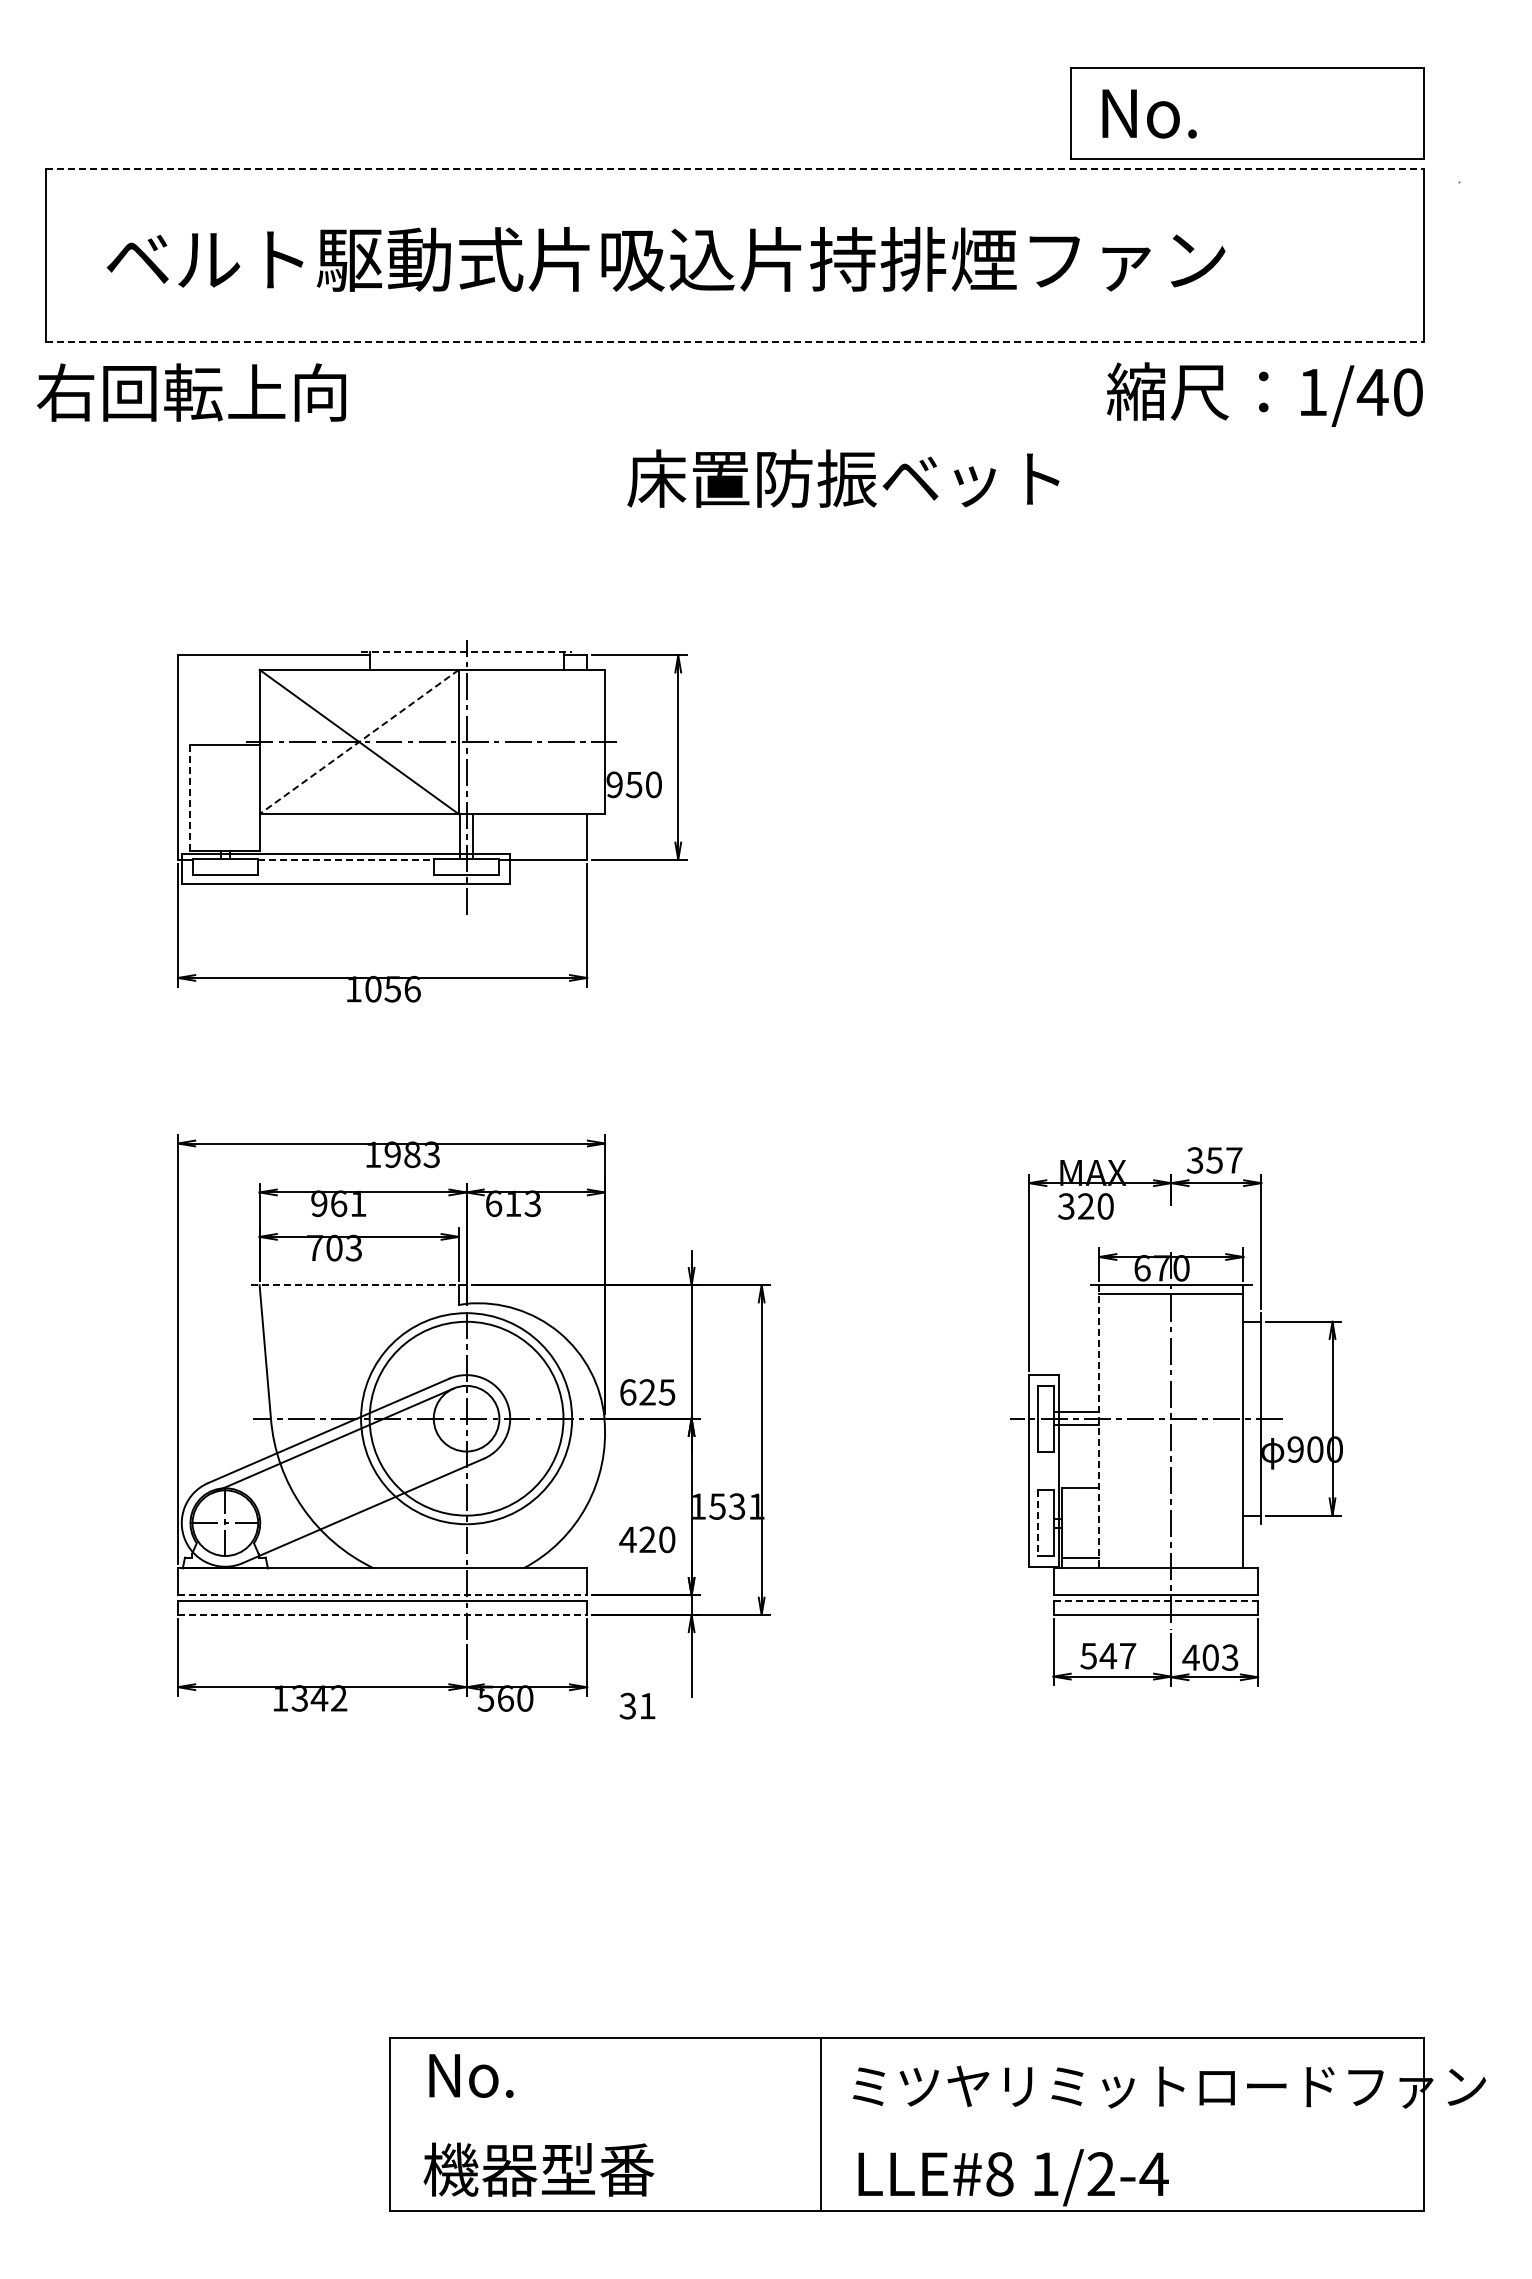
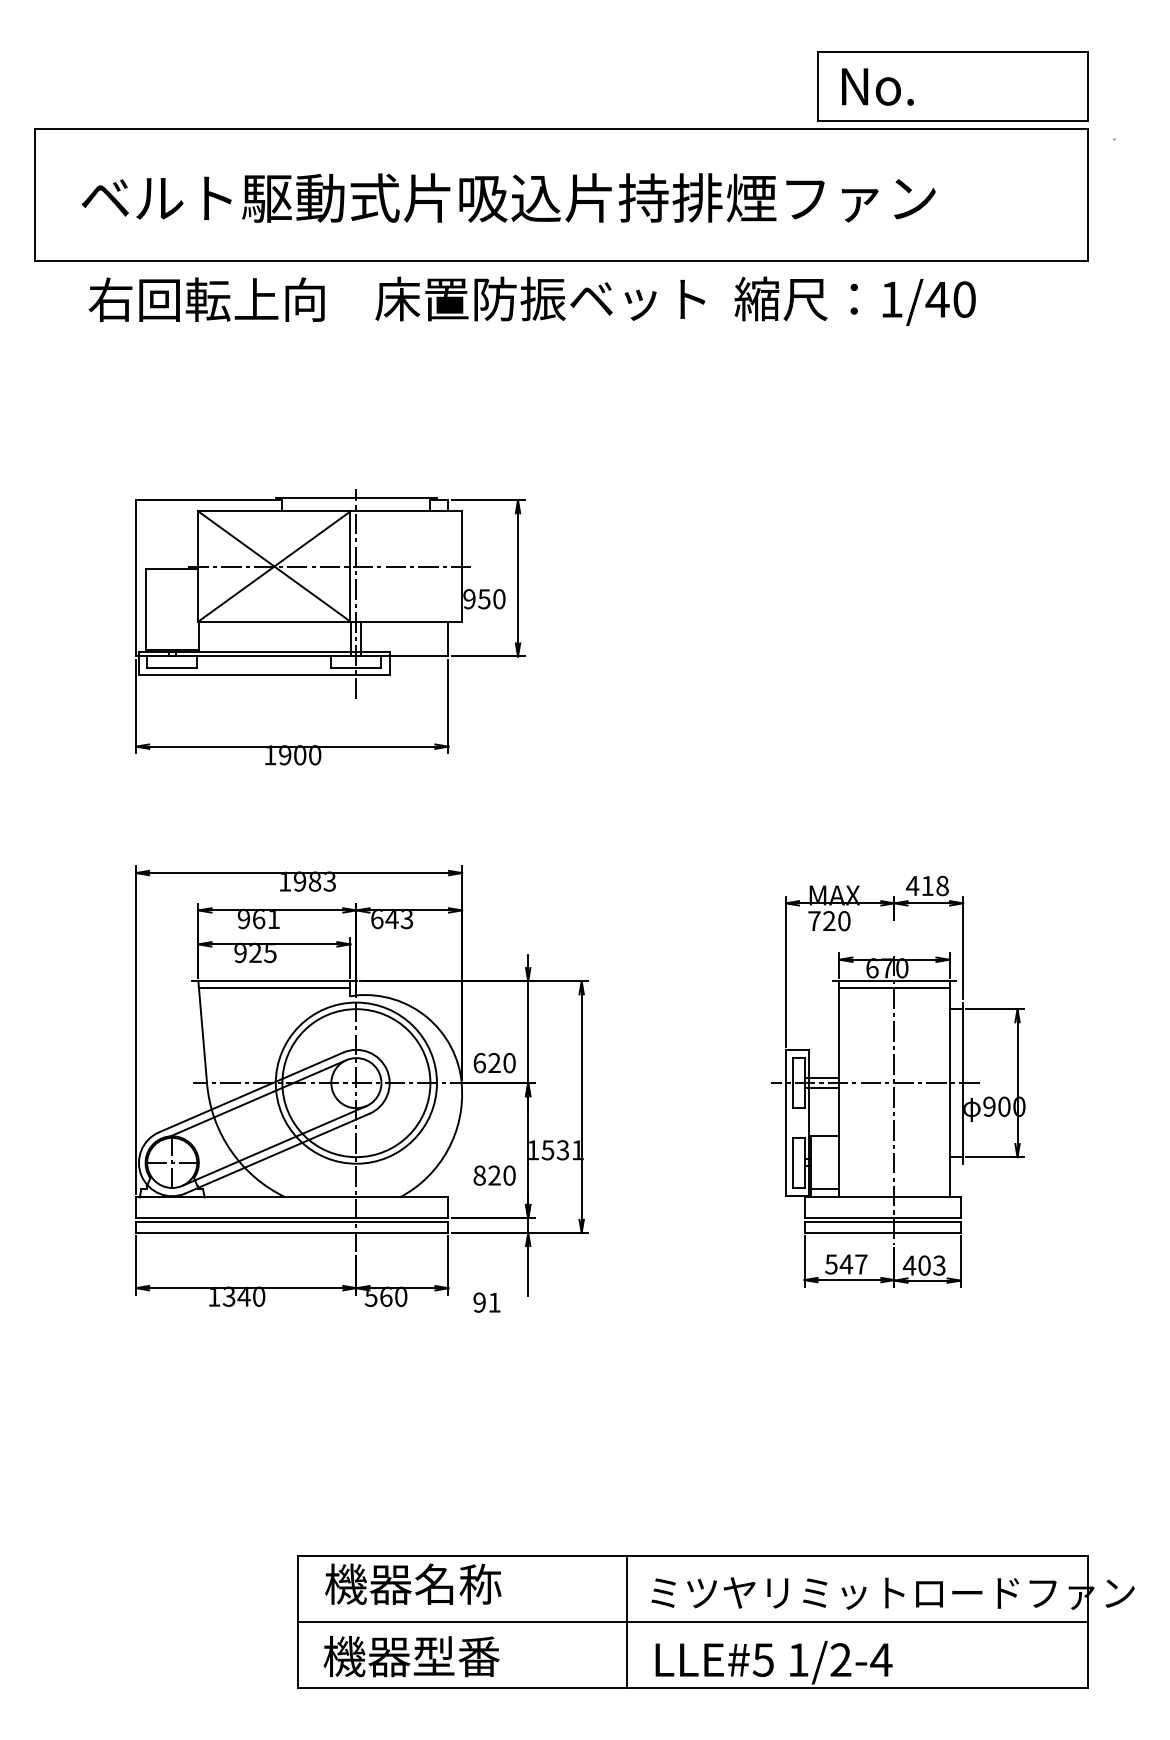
line: (735, 169) -> (561, 129), dashed -> solid
line: (735, 341) -> (561, 260), dashed -> solid
text: (191, 392) -> (206, 299), moved
text: (1264, 394) -> (854, 301), moved
text: (843, 478) -> (540, 298), moved
line: (466, 652) -> (356, 498), dashed -> solid
line: (359, 742) -> (274, 566), dashed -> solid
line: (190, 797) -> (145, 608), dashed -> solid
line: (345, 859) -> (263, 656), dashed -> solid
text: (392, 988) -> (299, 754), 1056 -> 1900
text: (1214, 1160) -> (927, 886), 357 -> 418
text: (513, 1203) -> (392, 918), 613 -> 643
text: (1066, 1206) -> (814, 921), 320 -> 720
text: (333, 1247) -> (254, 952), 703 -> 925
line: (359, 1285) -> (274, 981), dashed -> solid
line: (359, 1293) -> (274, 987), added
text: (666, 1392) -> (509, 1063), 625 -> 620
line: (1099, 1426) -> (839, 1089), dashed -> solid
line: (358, 1500) -> (273, 1145), added
line: (1038, 1523) -> (793, 1163), dashed -> solid
text: (627, 1539) -> (479, 1175), 420 -> 820
line: (382, 1595) -> (292, 1218), dashed -> solid
line: (1156, 1600) -> (883, 1221), dashed -> solid
line: (382, 1614) -> (292, 1232), dashed -> solid
text: (339, 1698) -> (259, 1296), 1342 -> 1340
text: (627, 1706) -> (479, 1302), 31 -> 91
text: (540, 2074) -> (412, 1583), No. -> 機器名称
line: (907, 2124) -> (693, 1622), added
text: (999, 2174) -> (763, 1660), LLE#8 -> LLE#5

